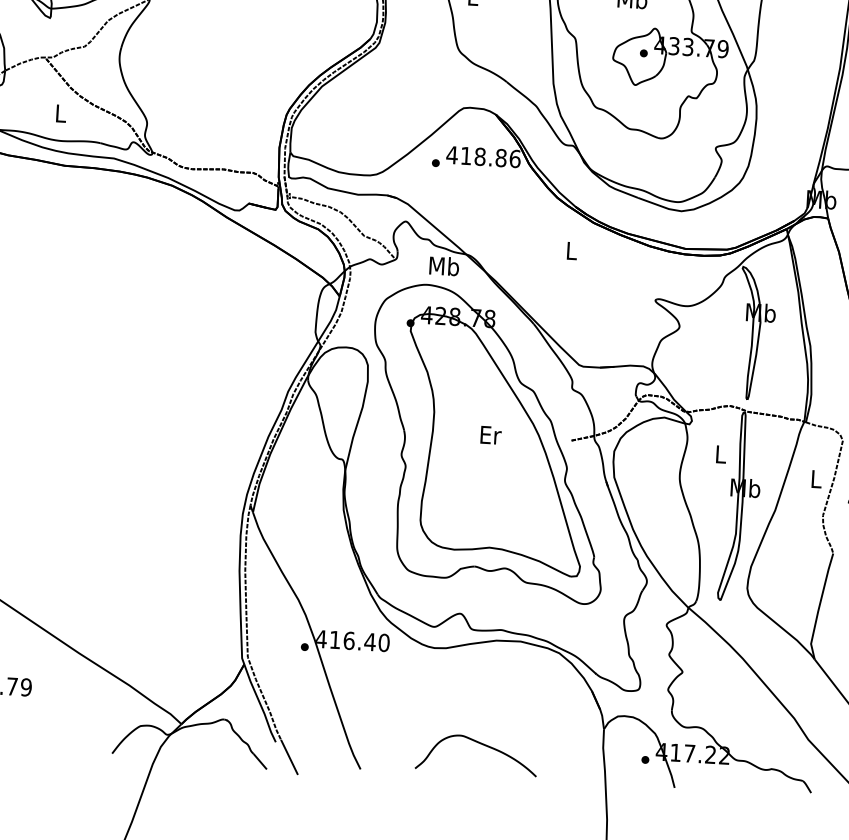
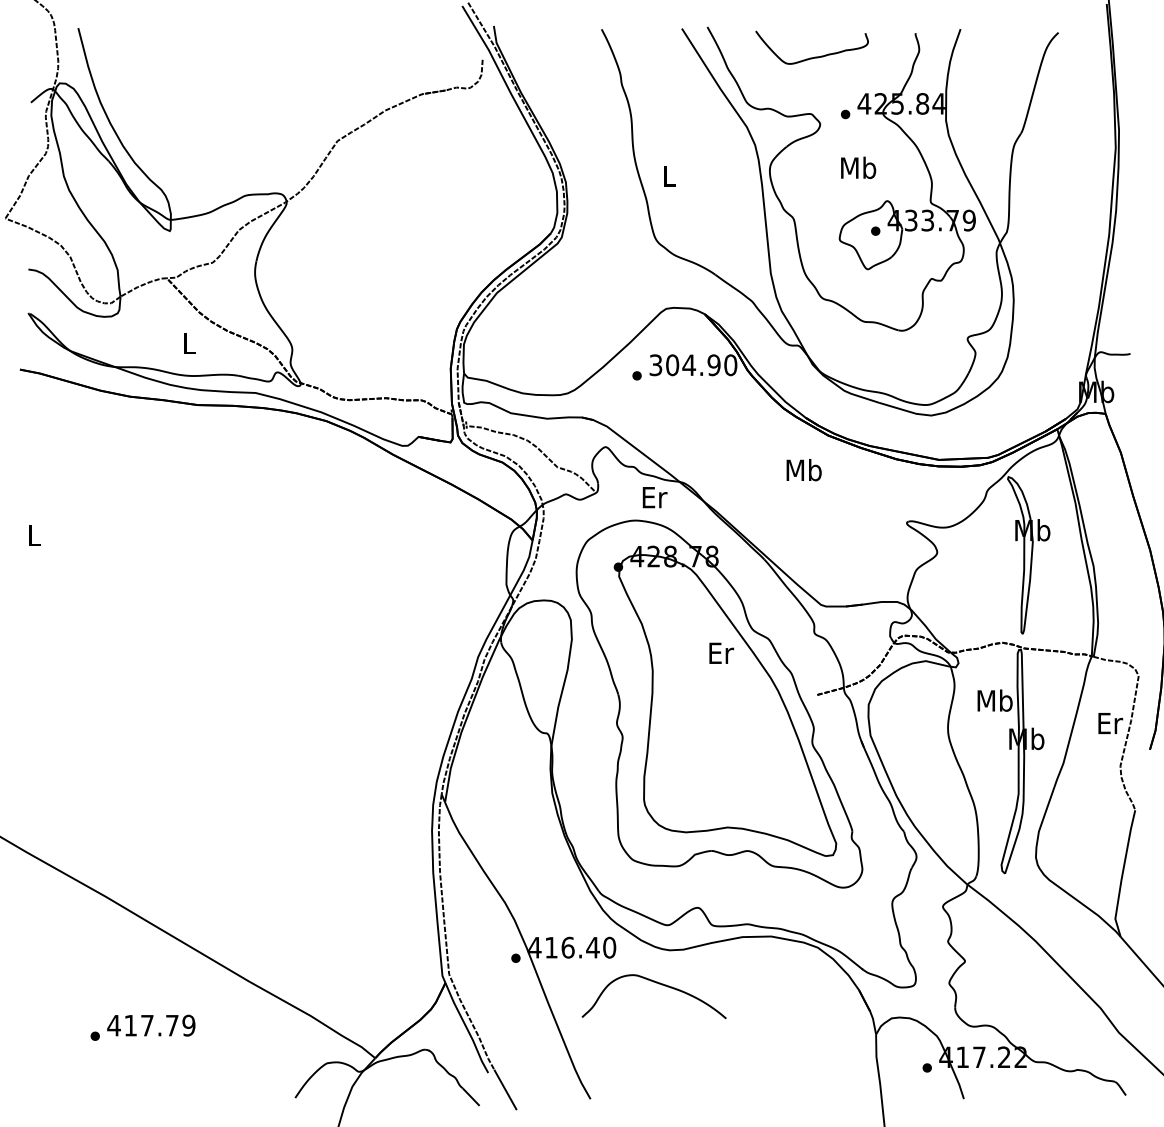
text: (483, 157) -> (693, 365), 418.86 -> 304.90
text: (571, 251) -> (803, 470), L -> Mb
text: (444, 266) -> (654, 497), Mb -> Er
text: (490, 434) -> (721, 652), moved
text: (720, 454) -> (994, 700), L -> Mb
text: (816, 479) -> (1110, 723), L -> Er
curve: (479, 743) -> (656, 983), moved

